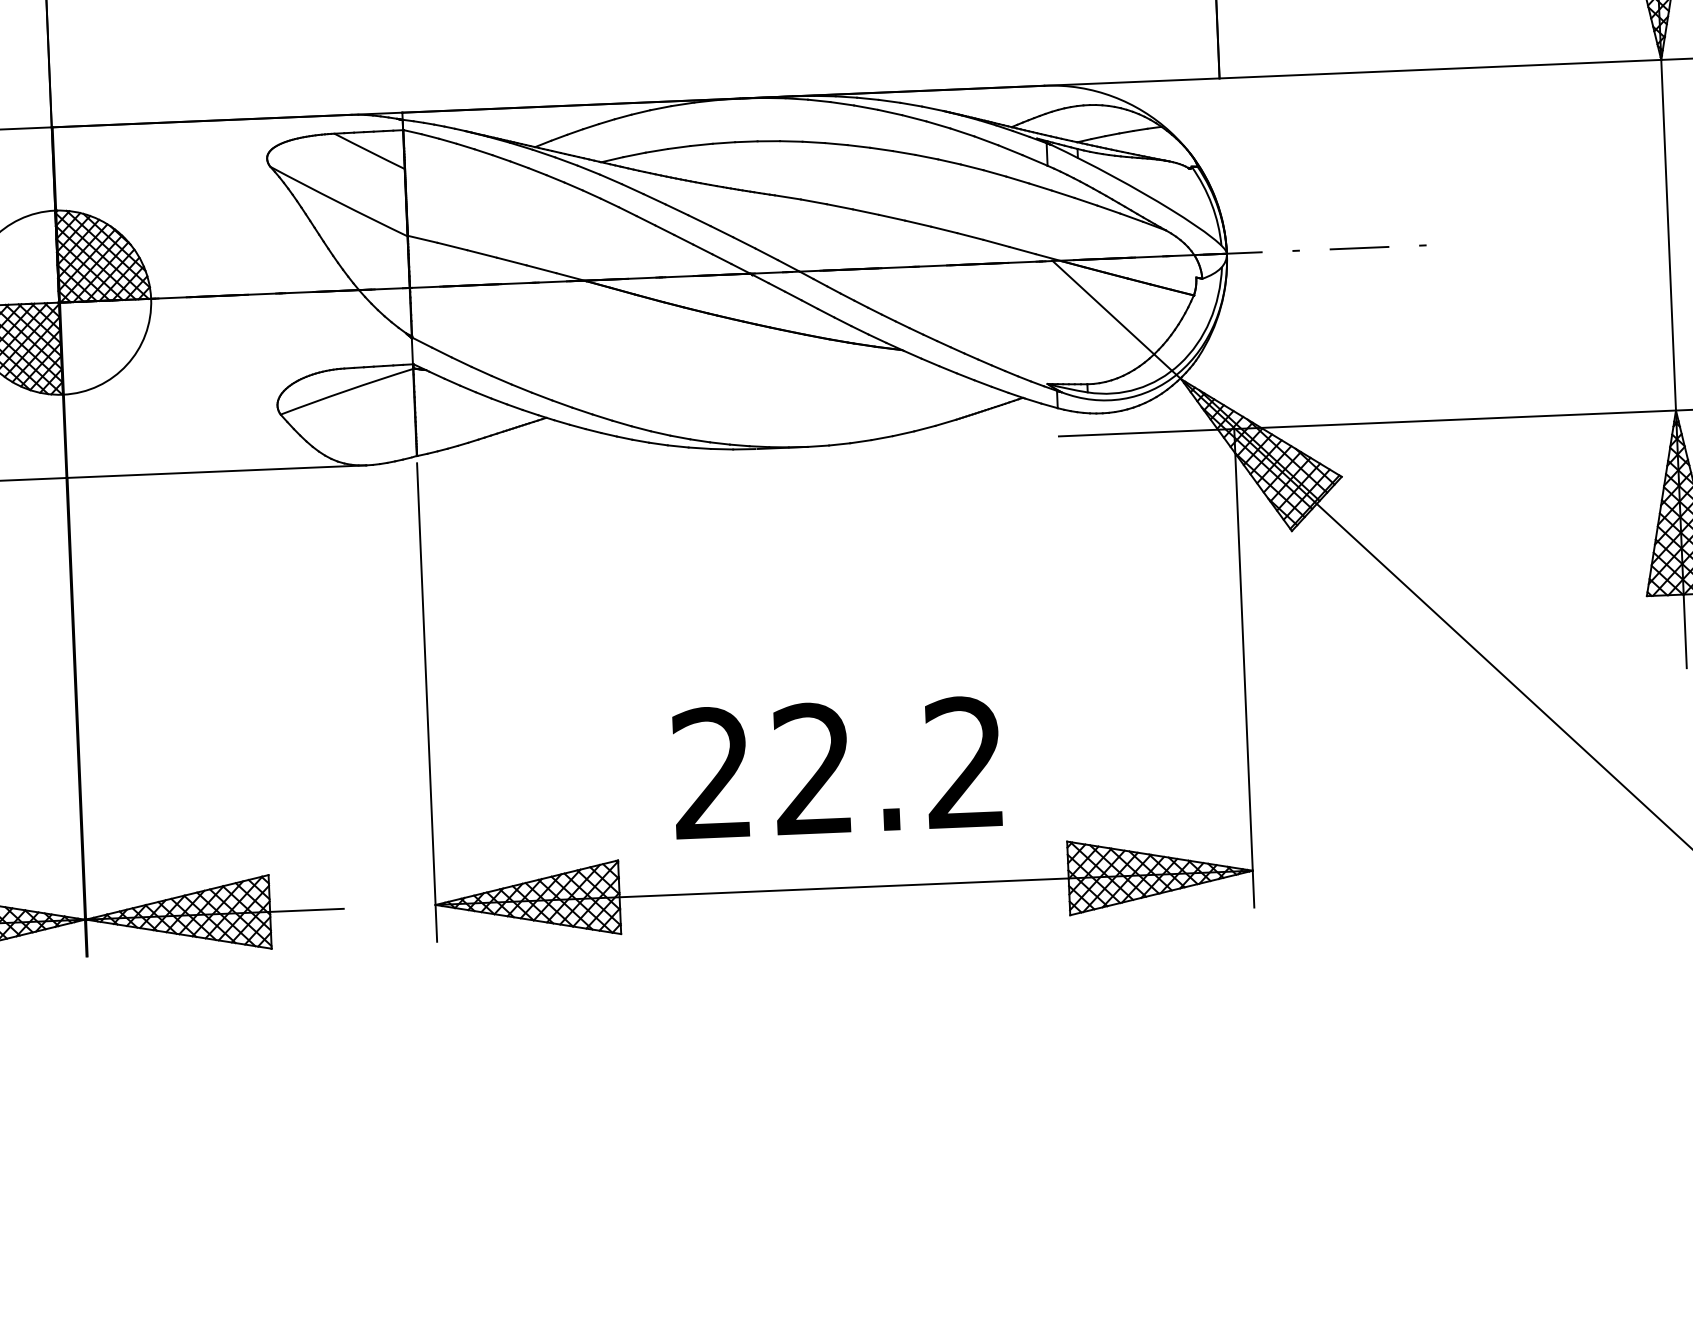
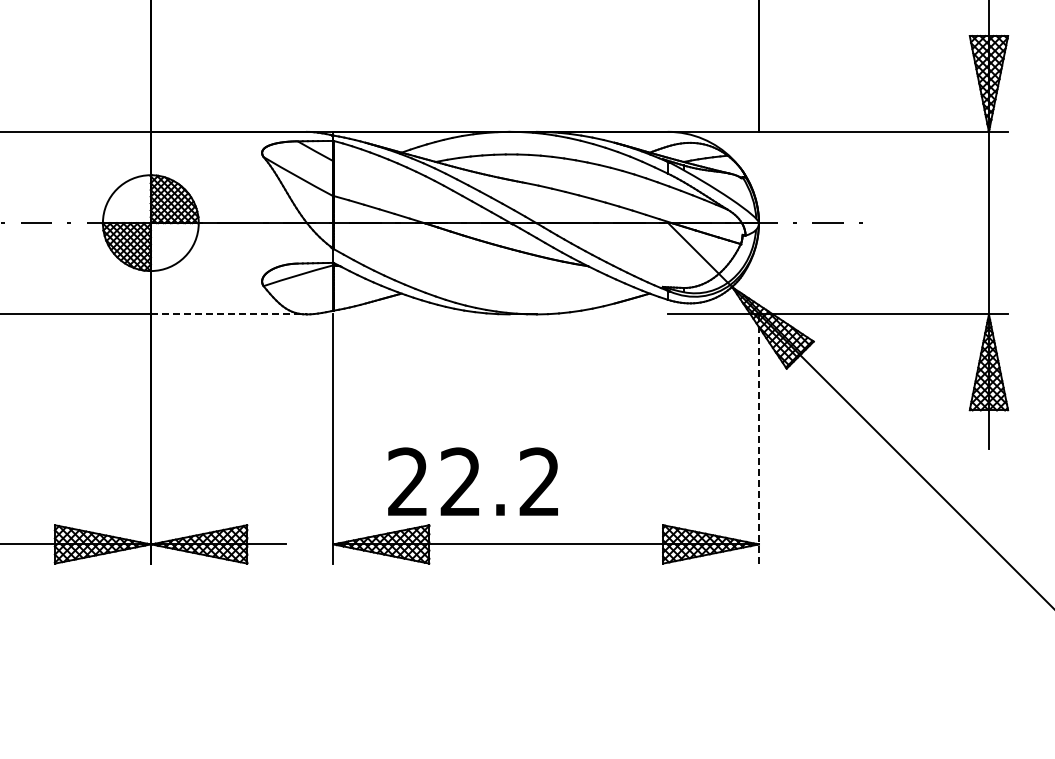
line: (217, 471) -> (229, 314), solid -> dashed
line: (1243, 669) -> (758, 439), solid -> dashed
text: (835, 767) -> (472, 481), moved

